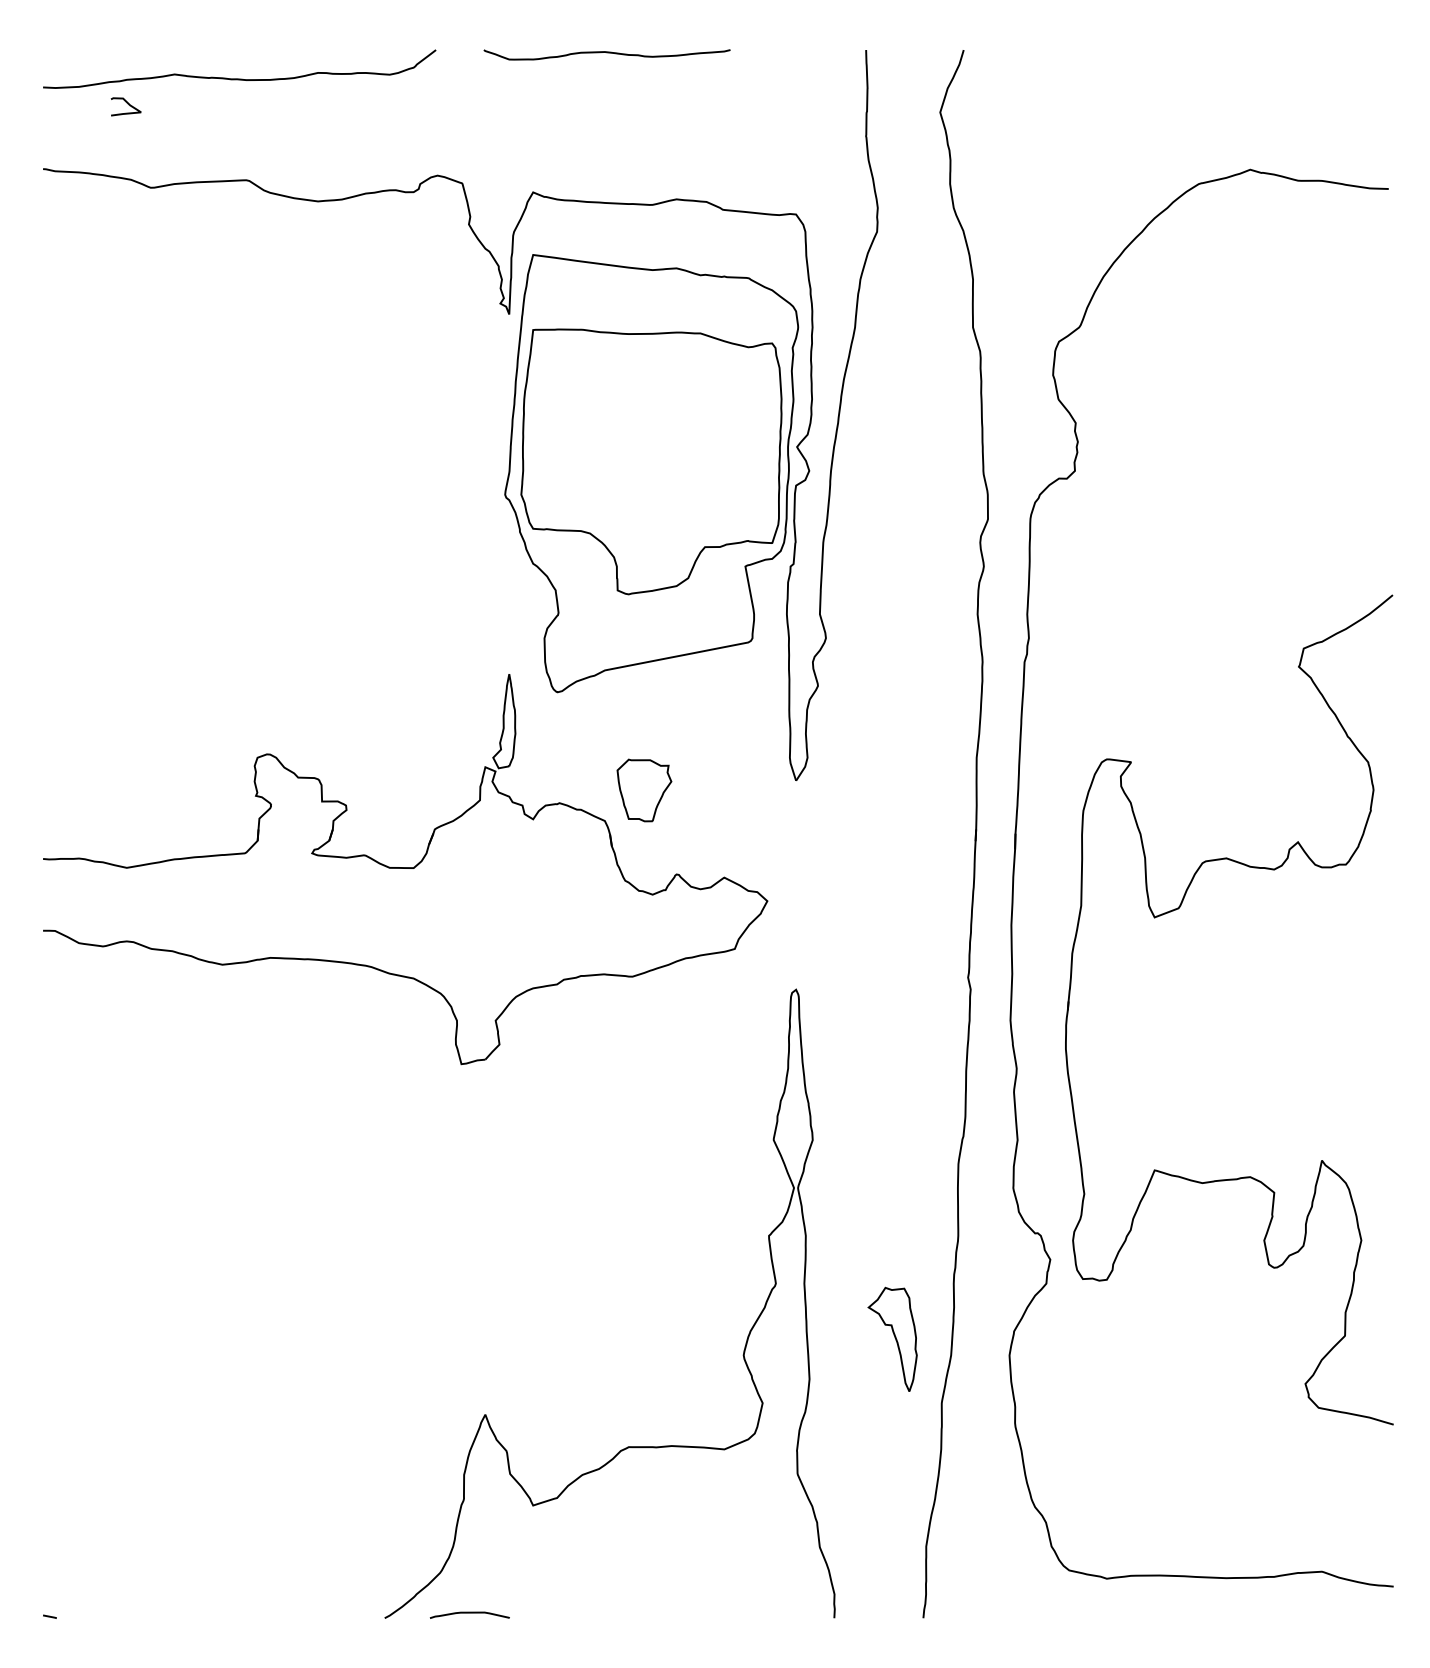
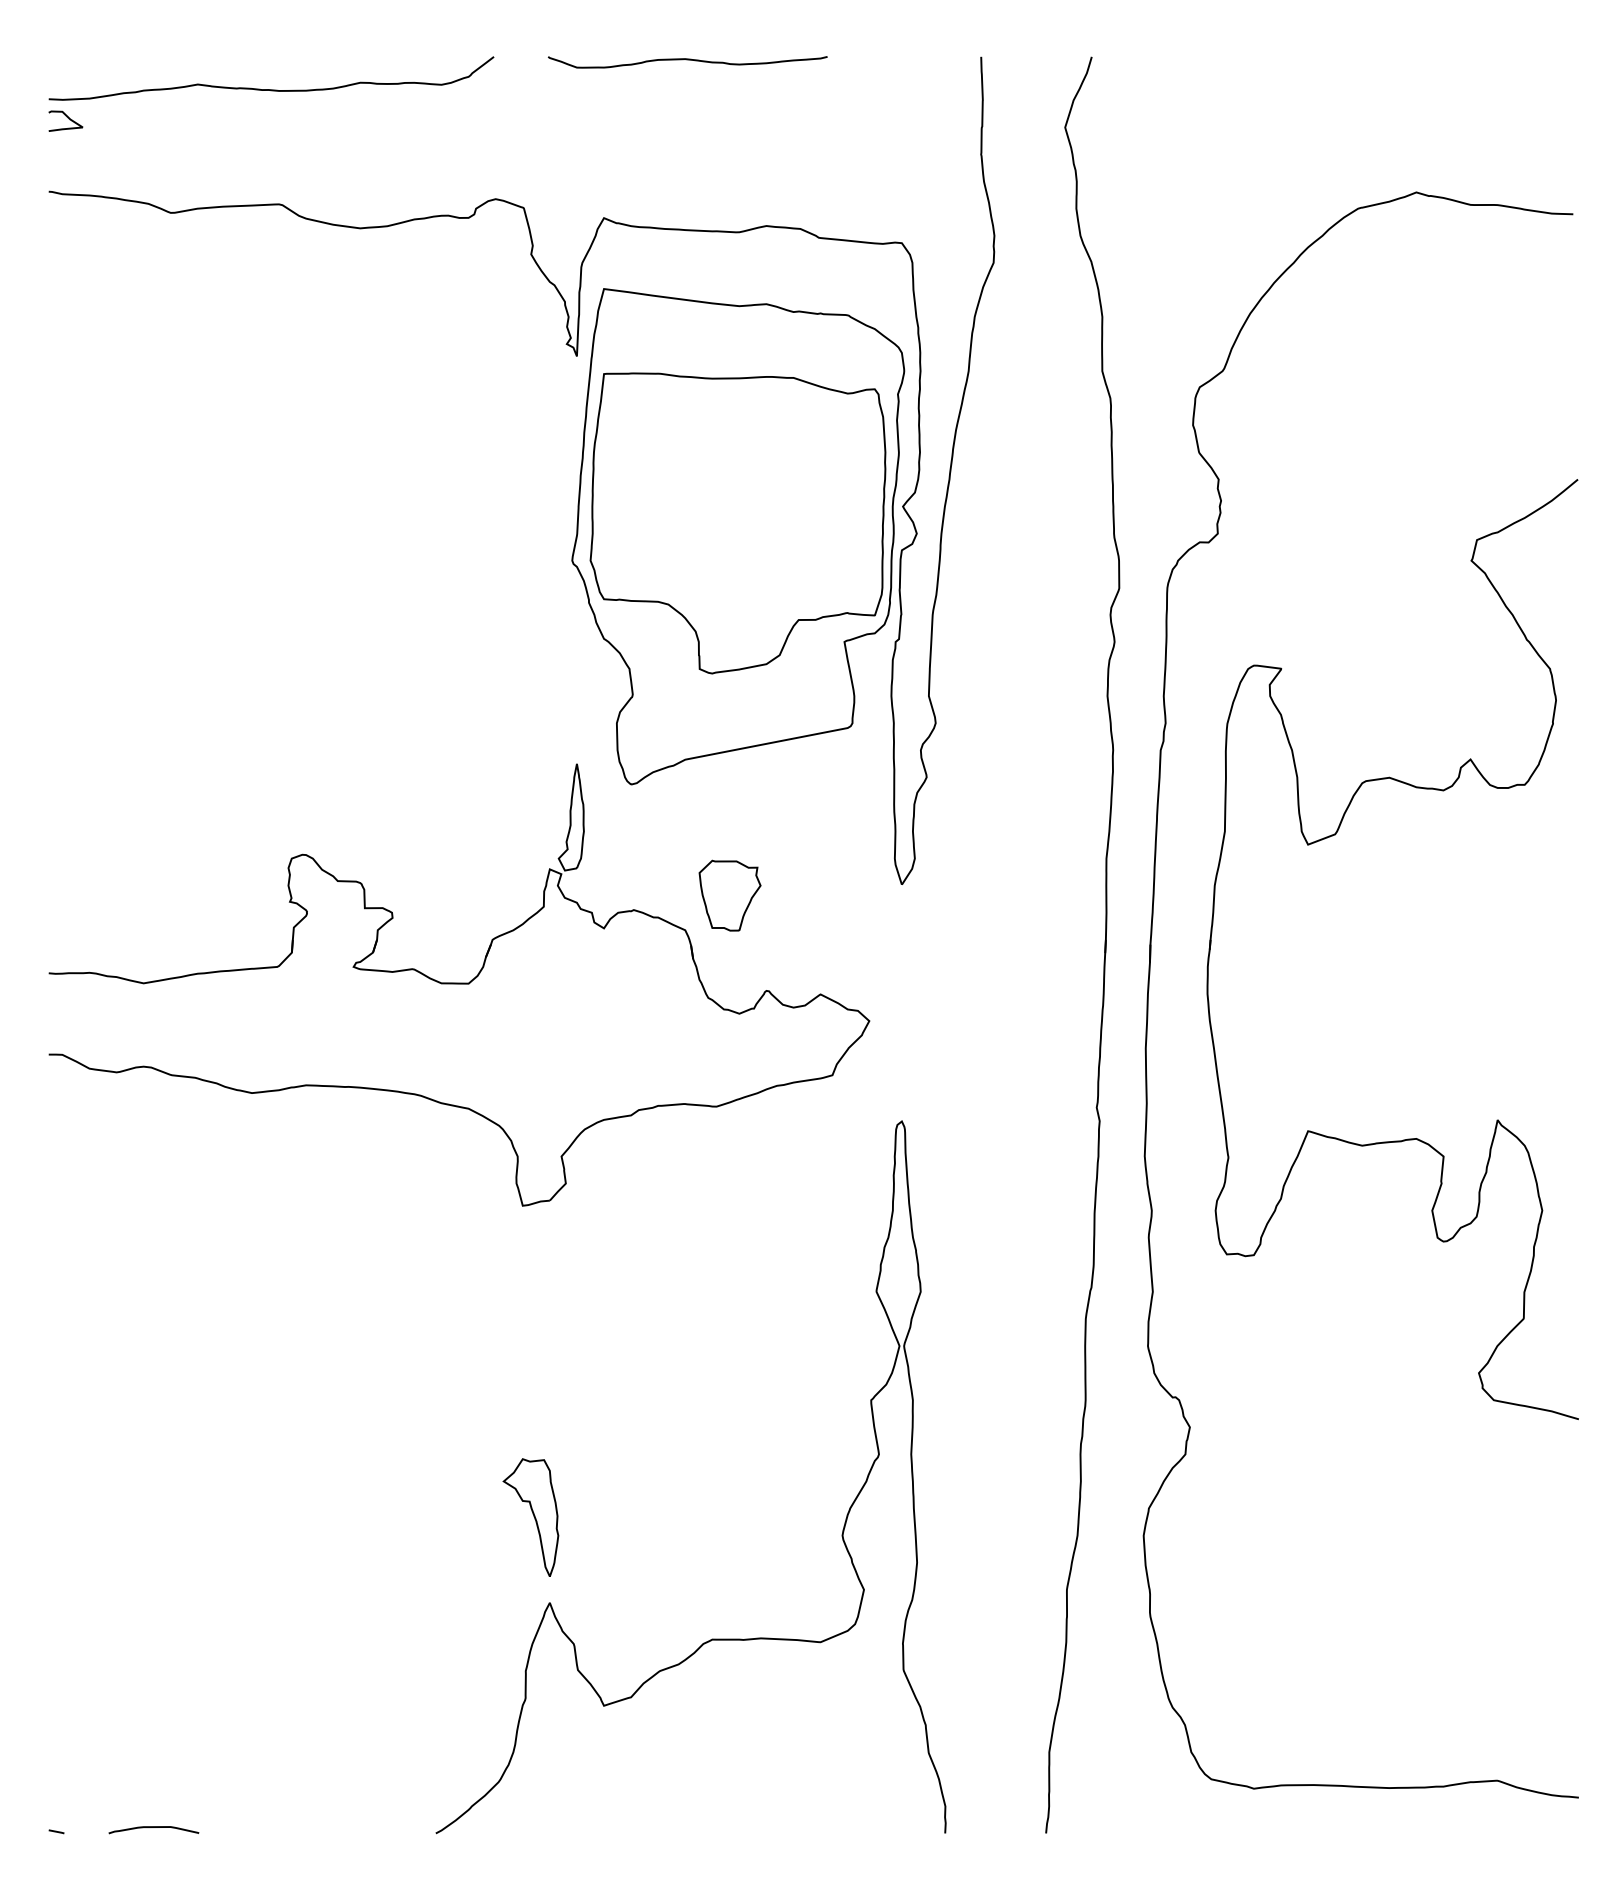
curve: (127, 104) -> (67, 118), moved
part: (1178, 909) -> (1335, 835), moved
part: (892, 1338) -> (530, 1516), moved
curve: (469, 1613) -> (153, 1828), moved

